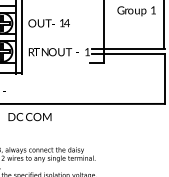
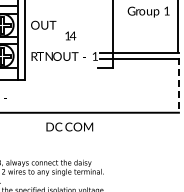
text: (64, 22) -> (70, 35), moved
line: (164, 79) -> (178, 86), solid -> dashed
text: (29, 116) -> (69, 126), moved

